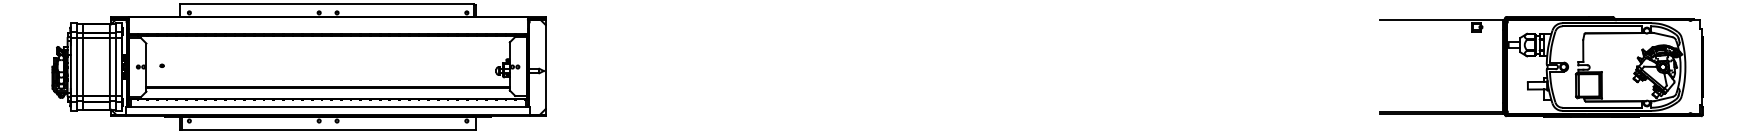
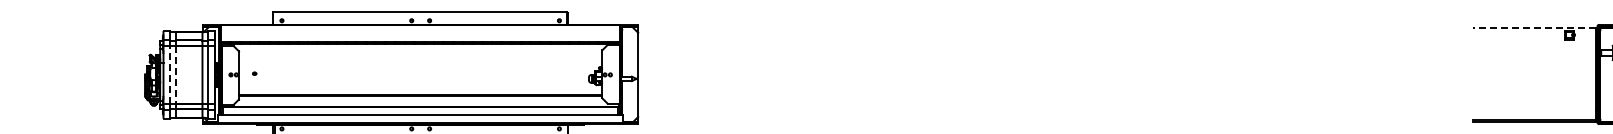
line: (1441, 19) -> (1534, 27), solid -> dashed
line: (77, 66) -> (170, 74), solid -> dashed
line: (83, 67) -> (176, 75), solid -> dashed

